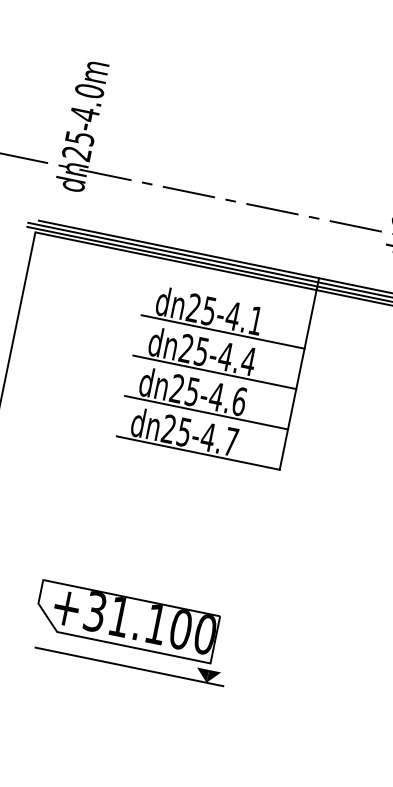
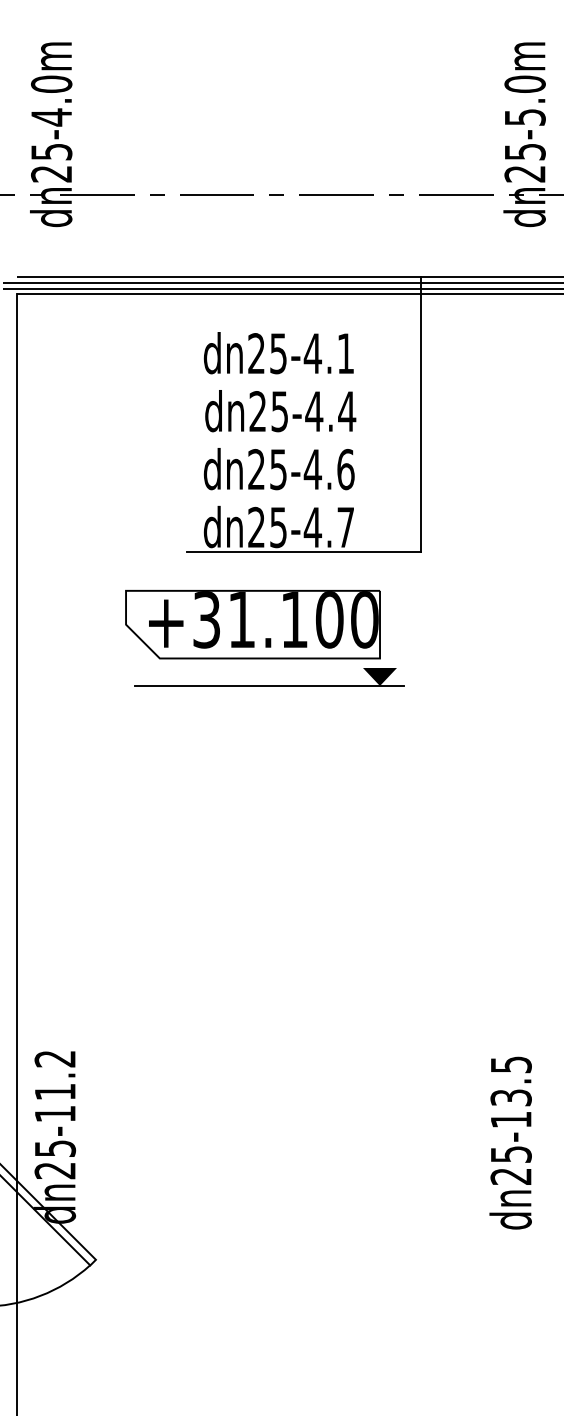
line: (222, 332) -> (303, 378), removed
line: (214, 372) -> (303, 436), removed
line: (206, 412) -> (303, 494), removed
part: (132, 633) -> (264, 638), moved

